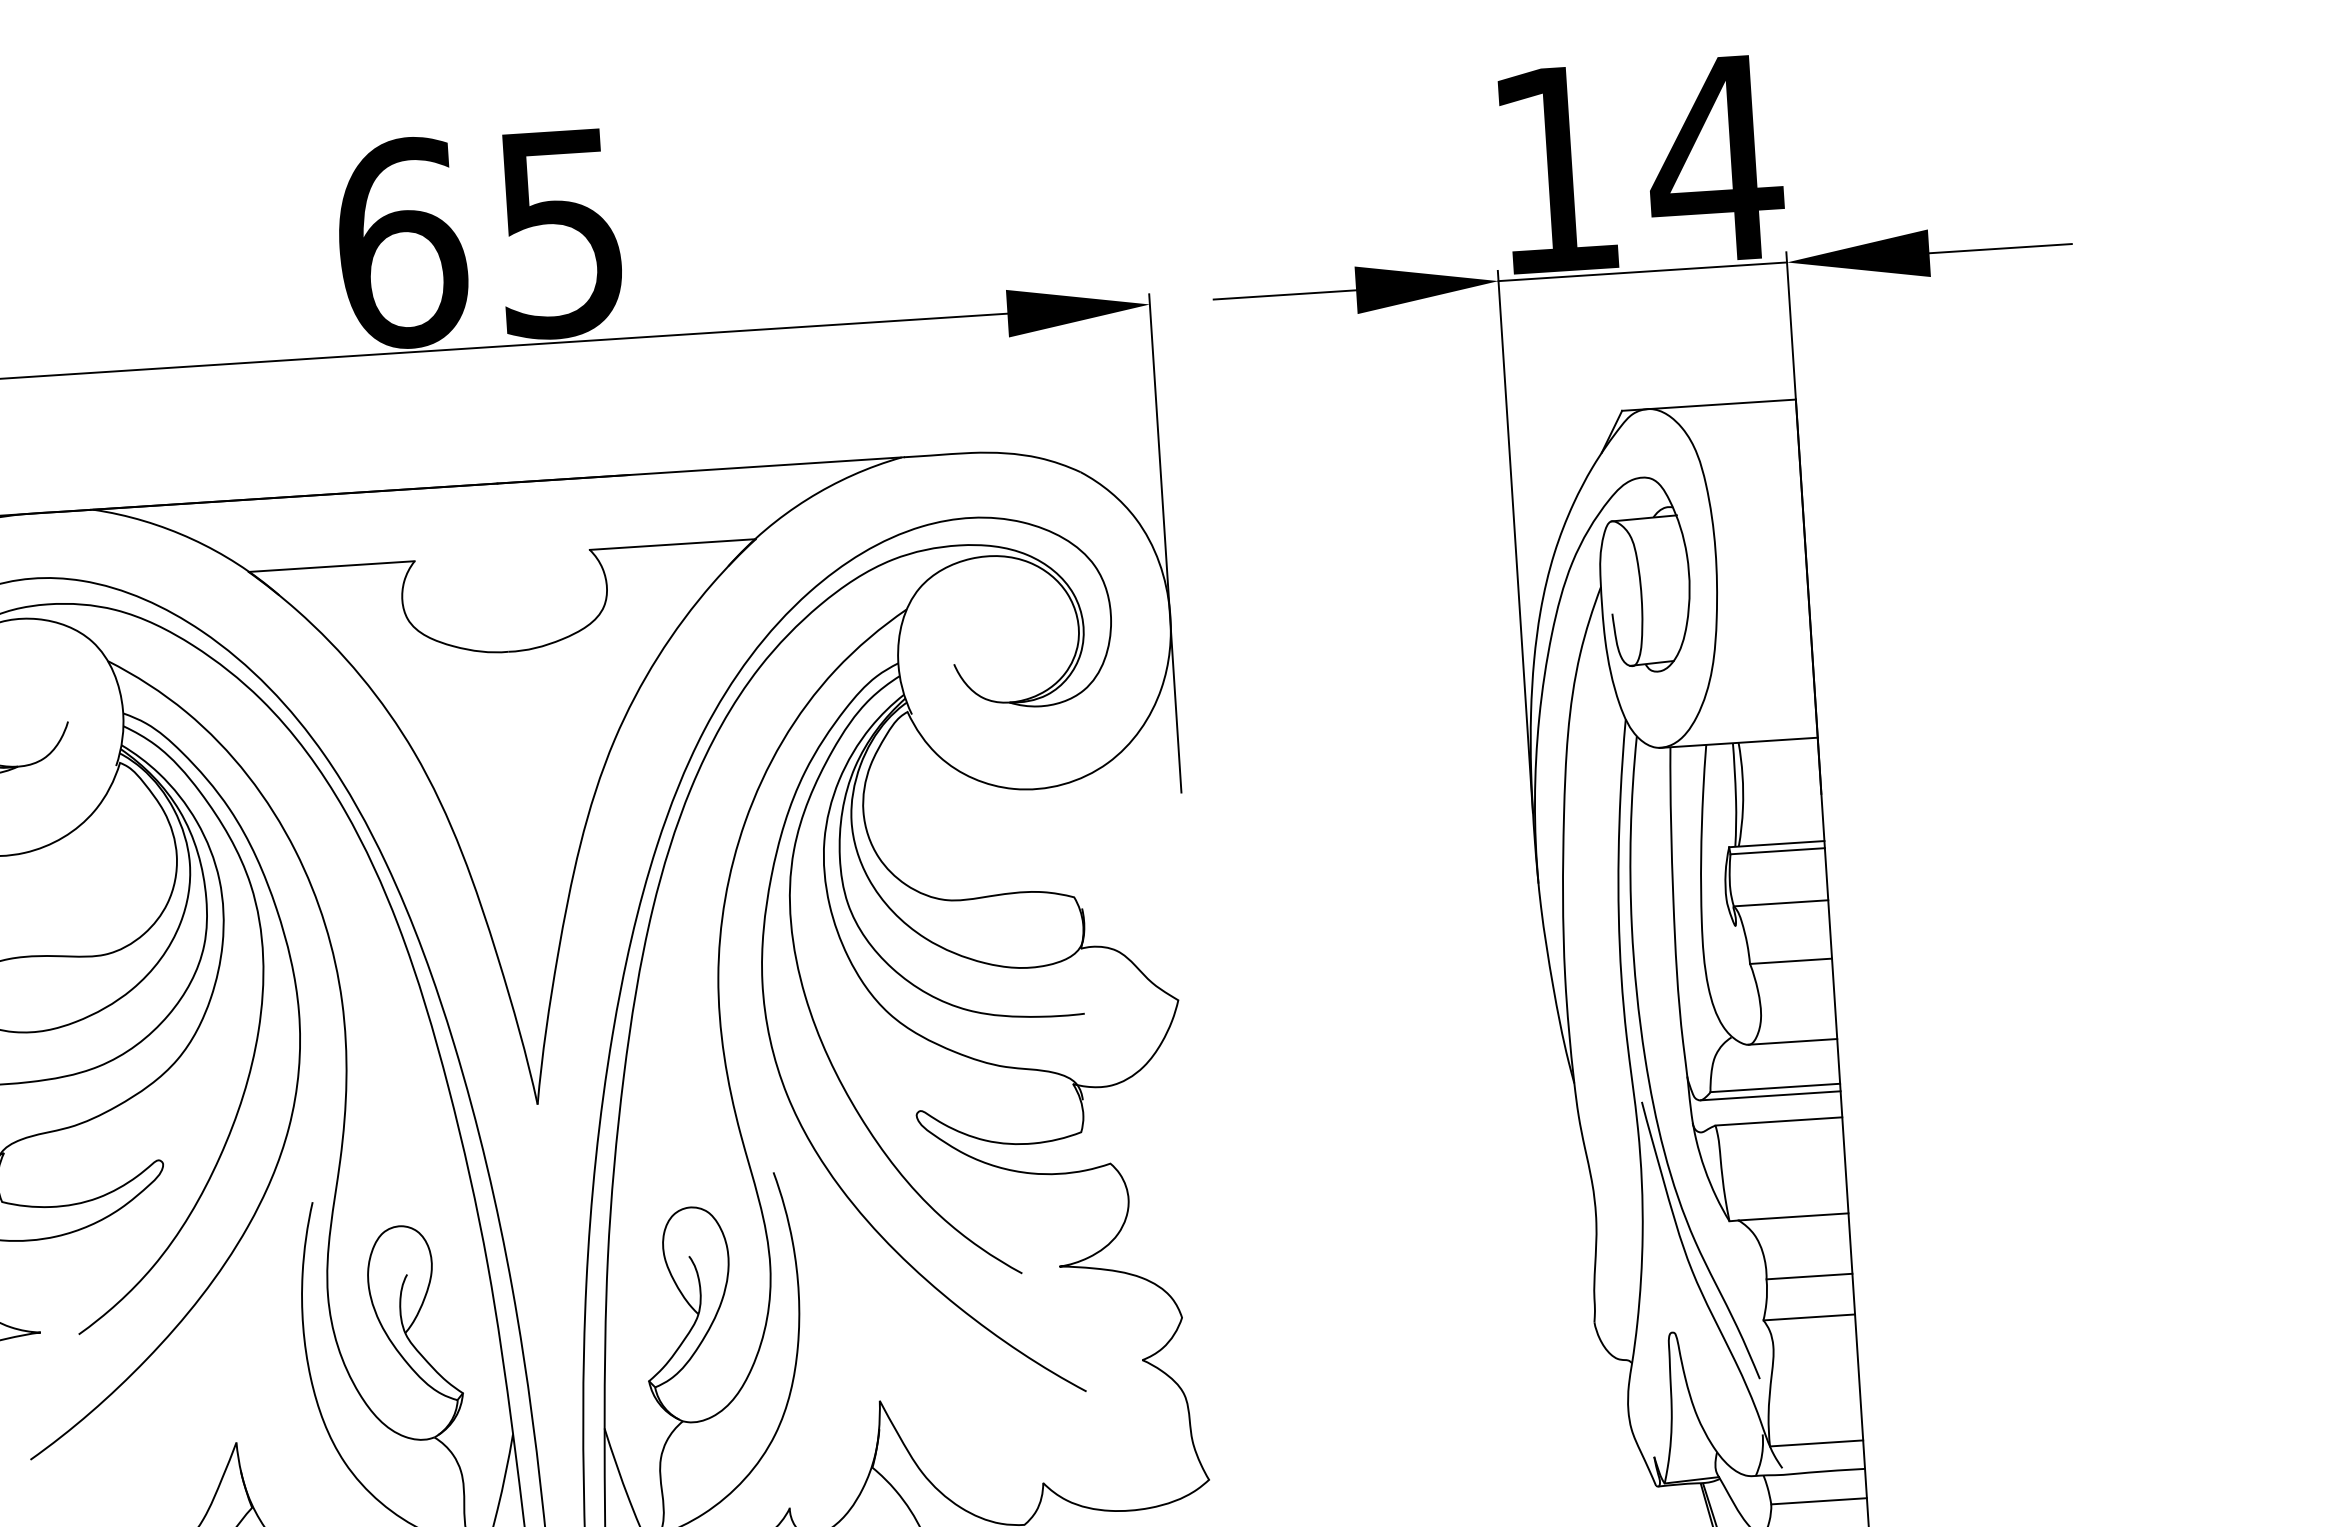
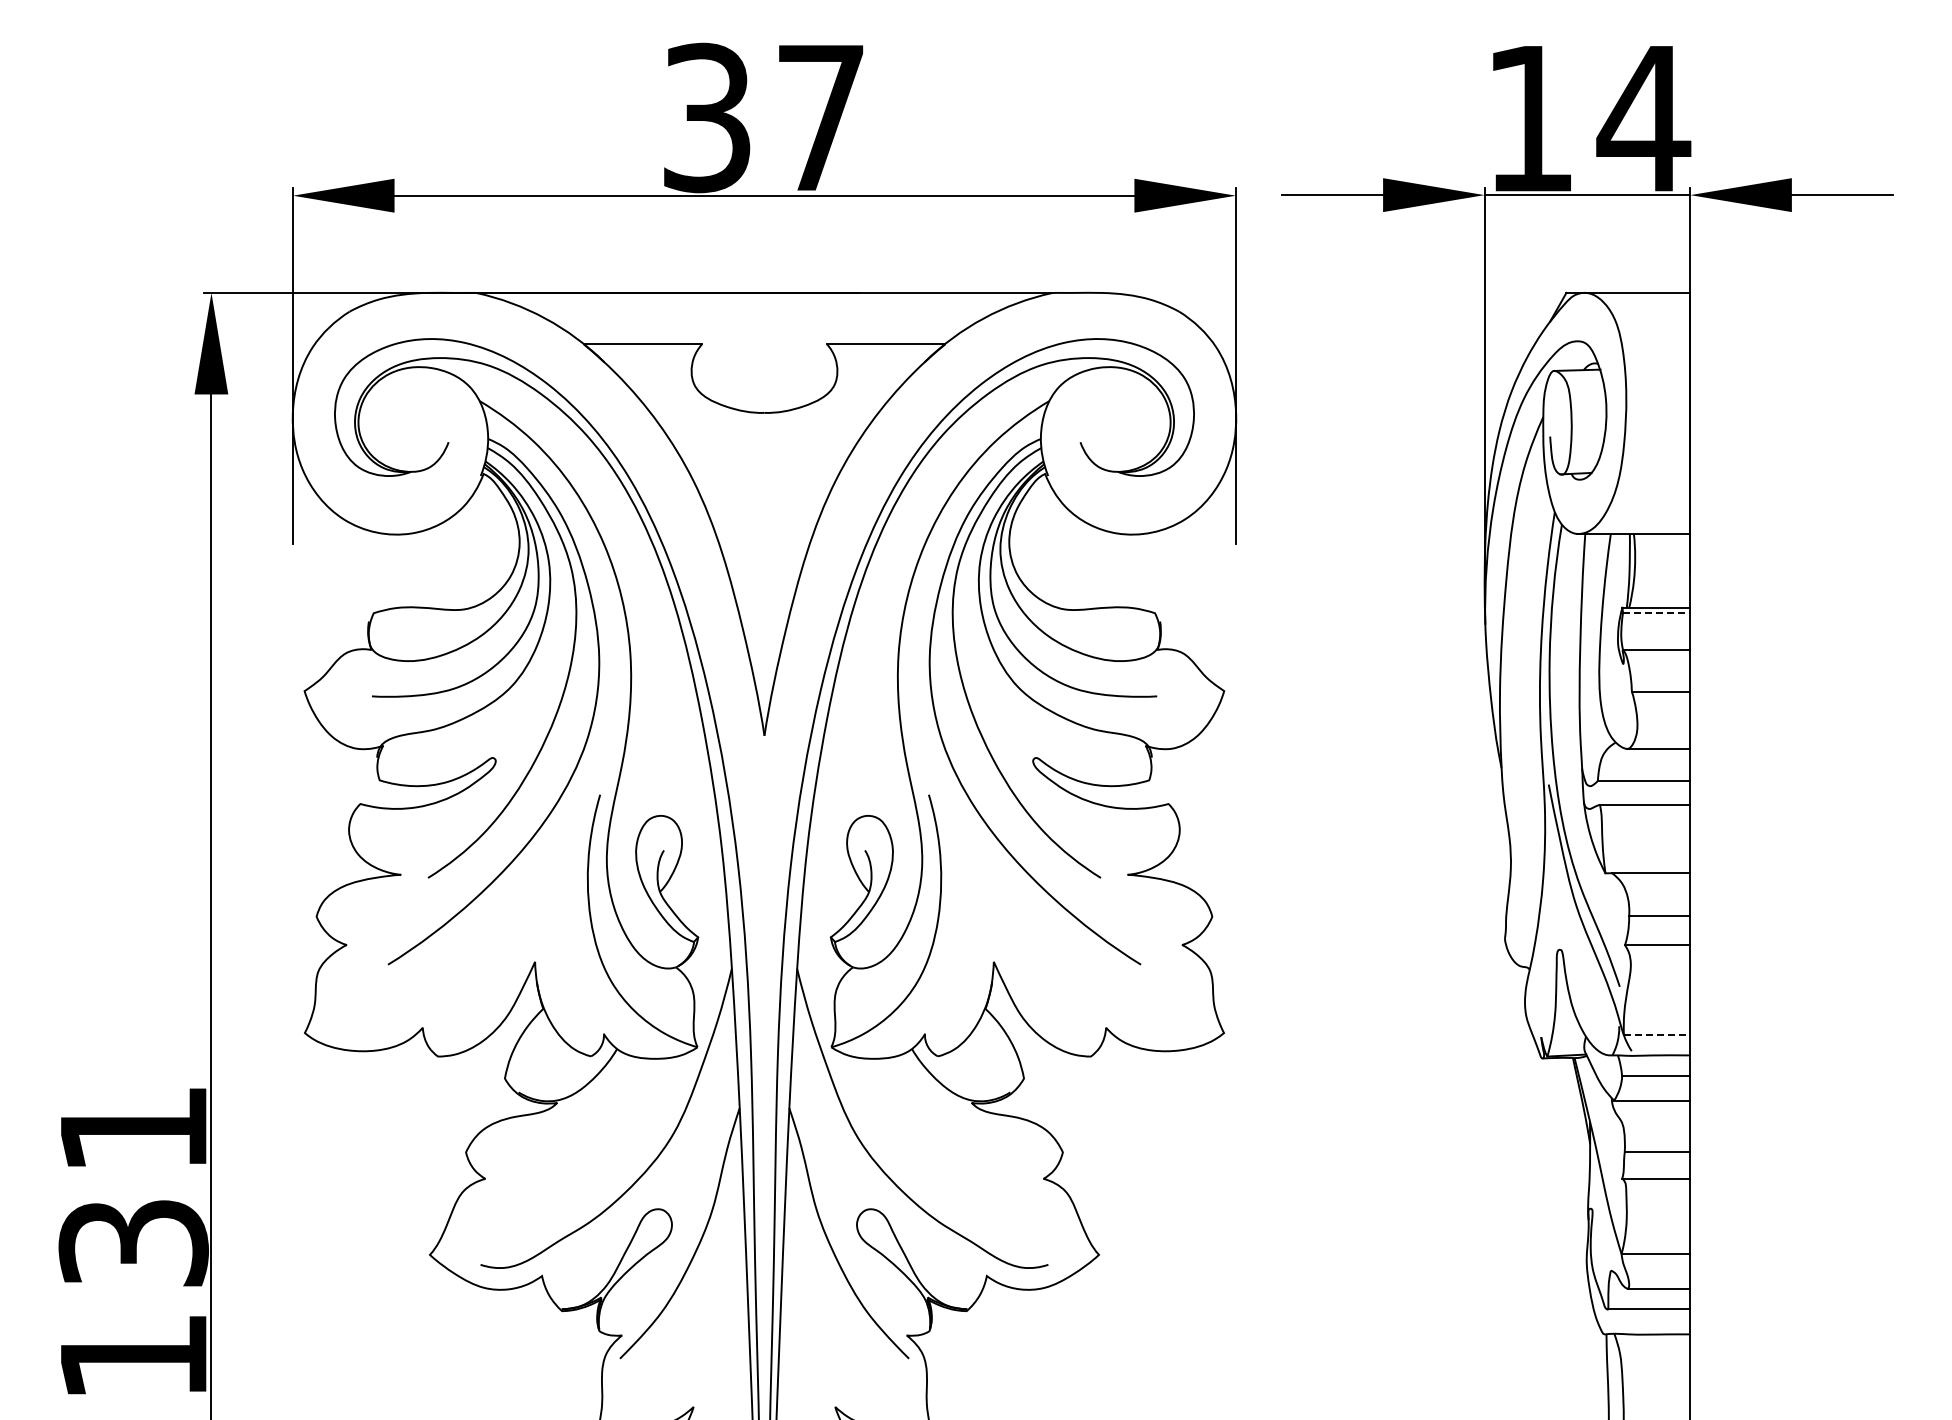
text: (480, 237) -> (763, 117), 65 -> 37
line: (1777, 850) -> (1656, 612), solid -> dashed
line: (1770, 1096) -> (1640, 786), removed
line: (1817, 1443) -> (1657, 1035), solid -> dashed

